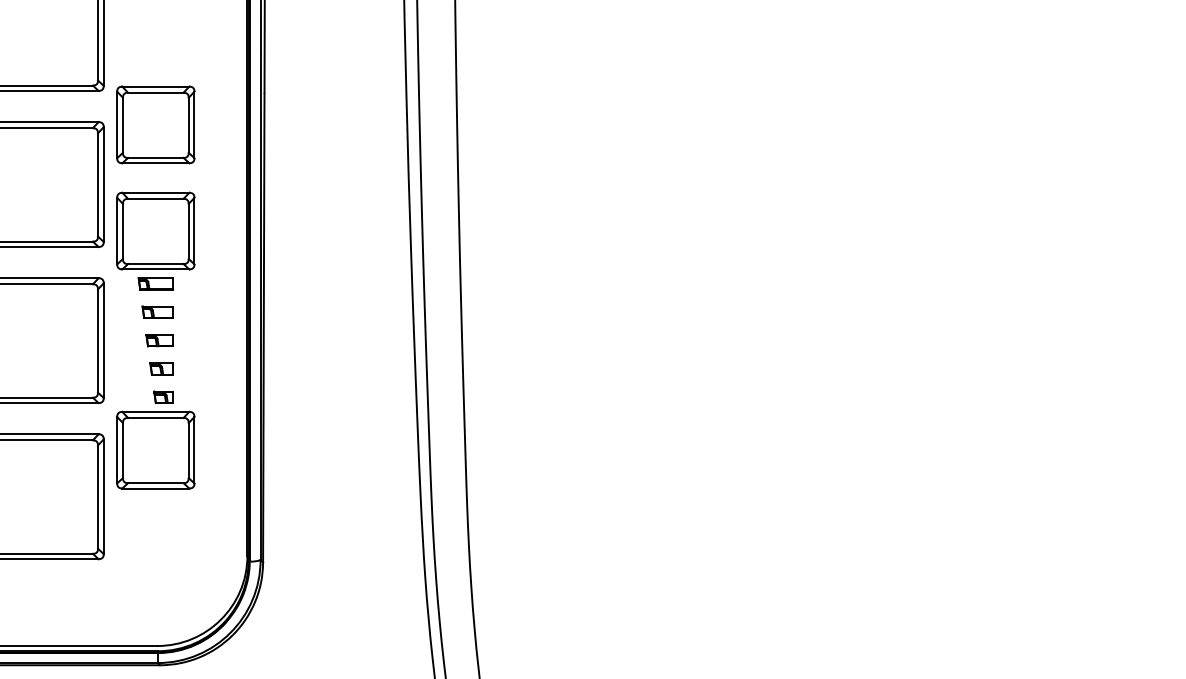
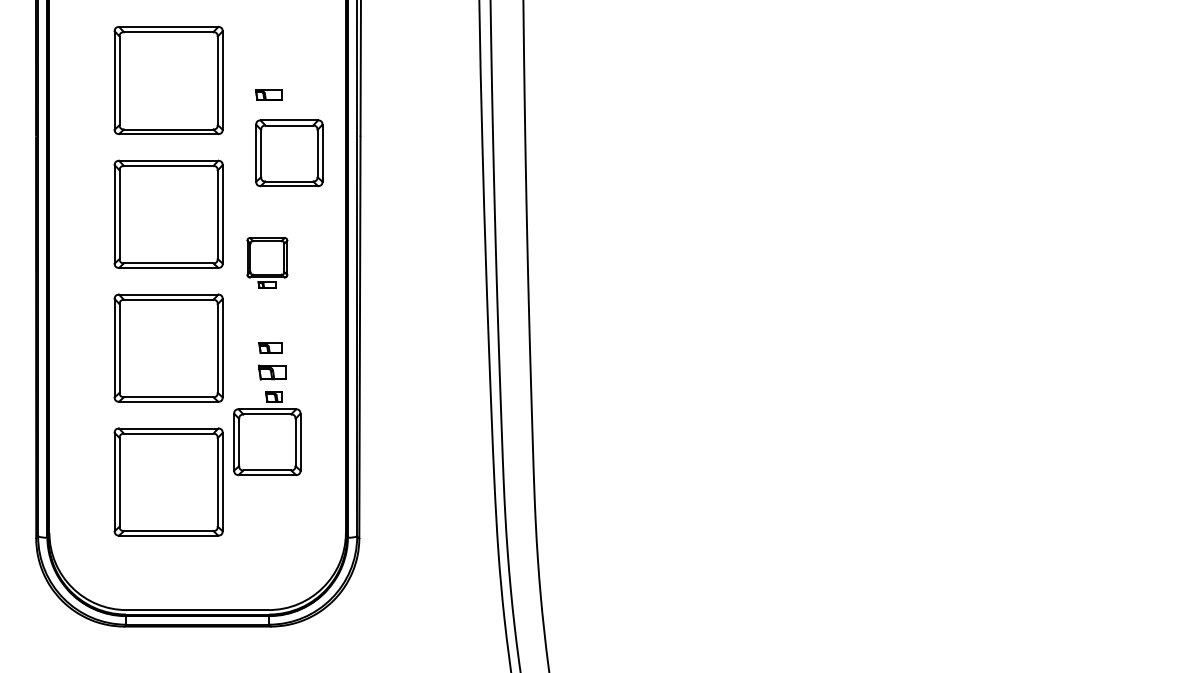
part: (156, 125) -> (289, 153), moved
part: (156, 240) -> (267, 262), size x0.6
part: (157, 311) -> (268, 94), moved
part: (160, 368) -> (271, 372), size x1.4

